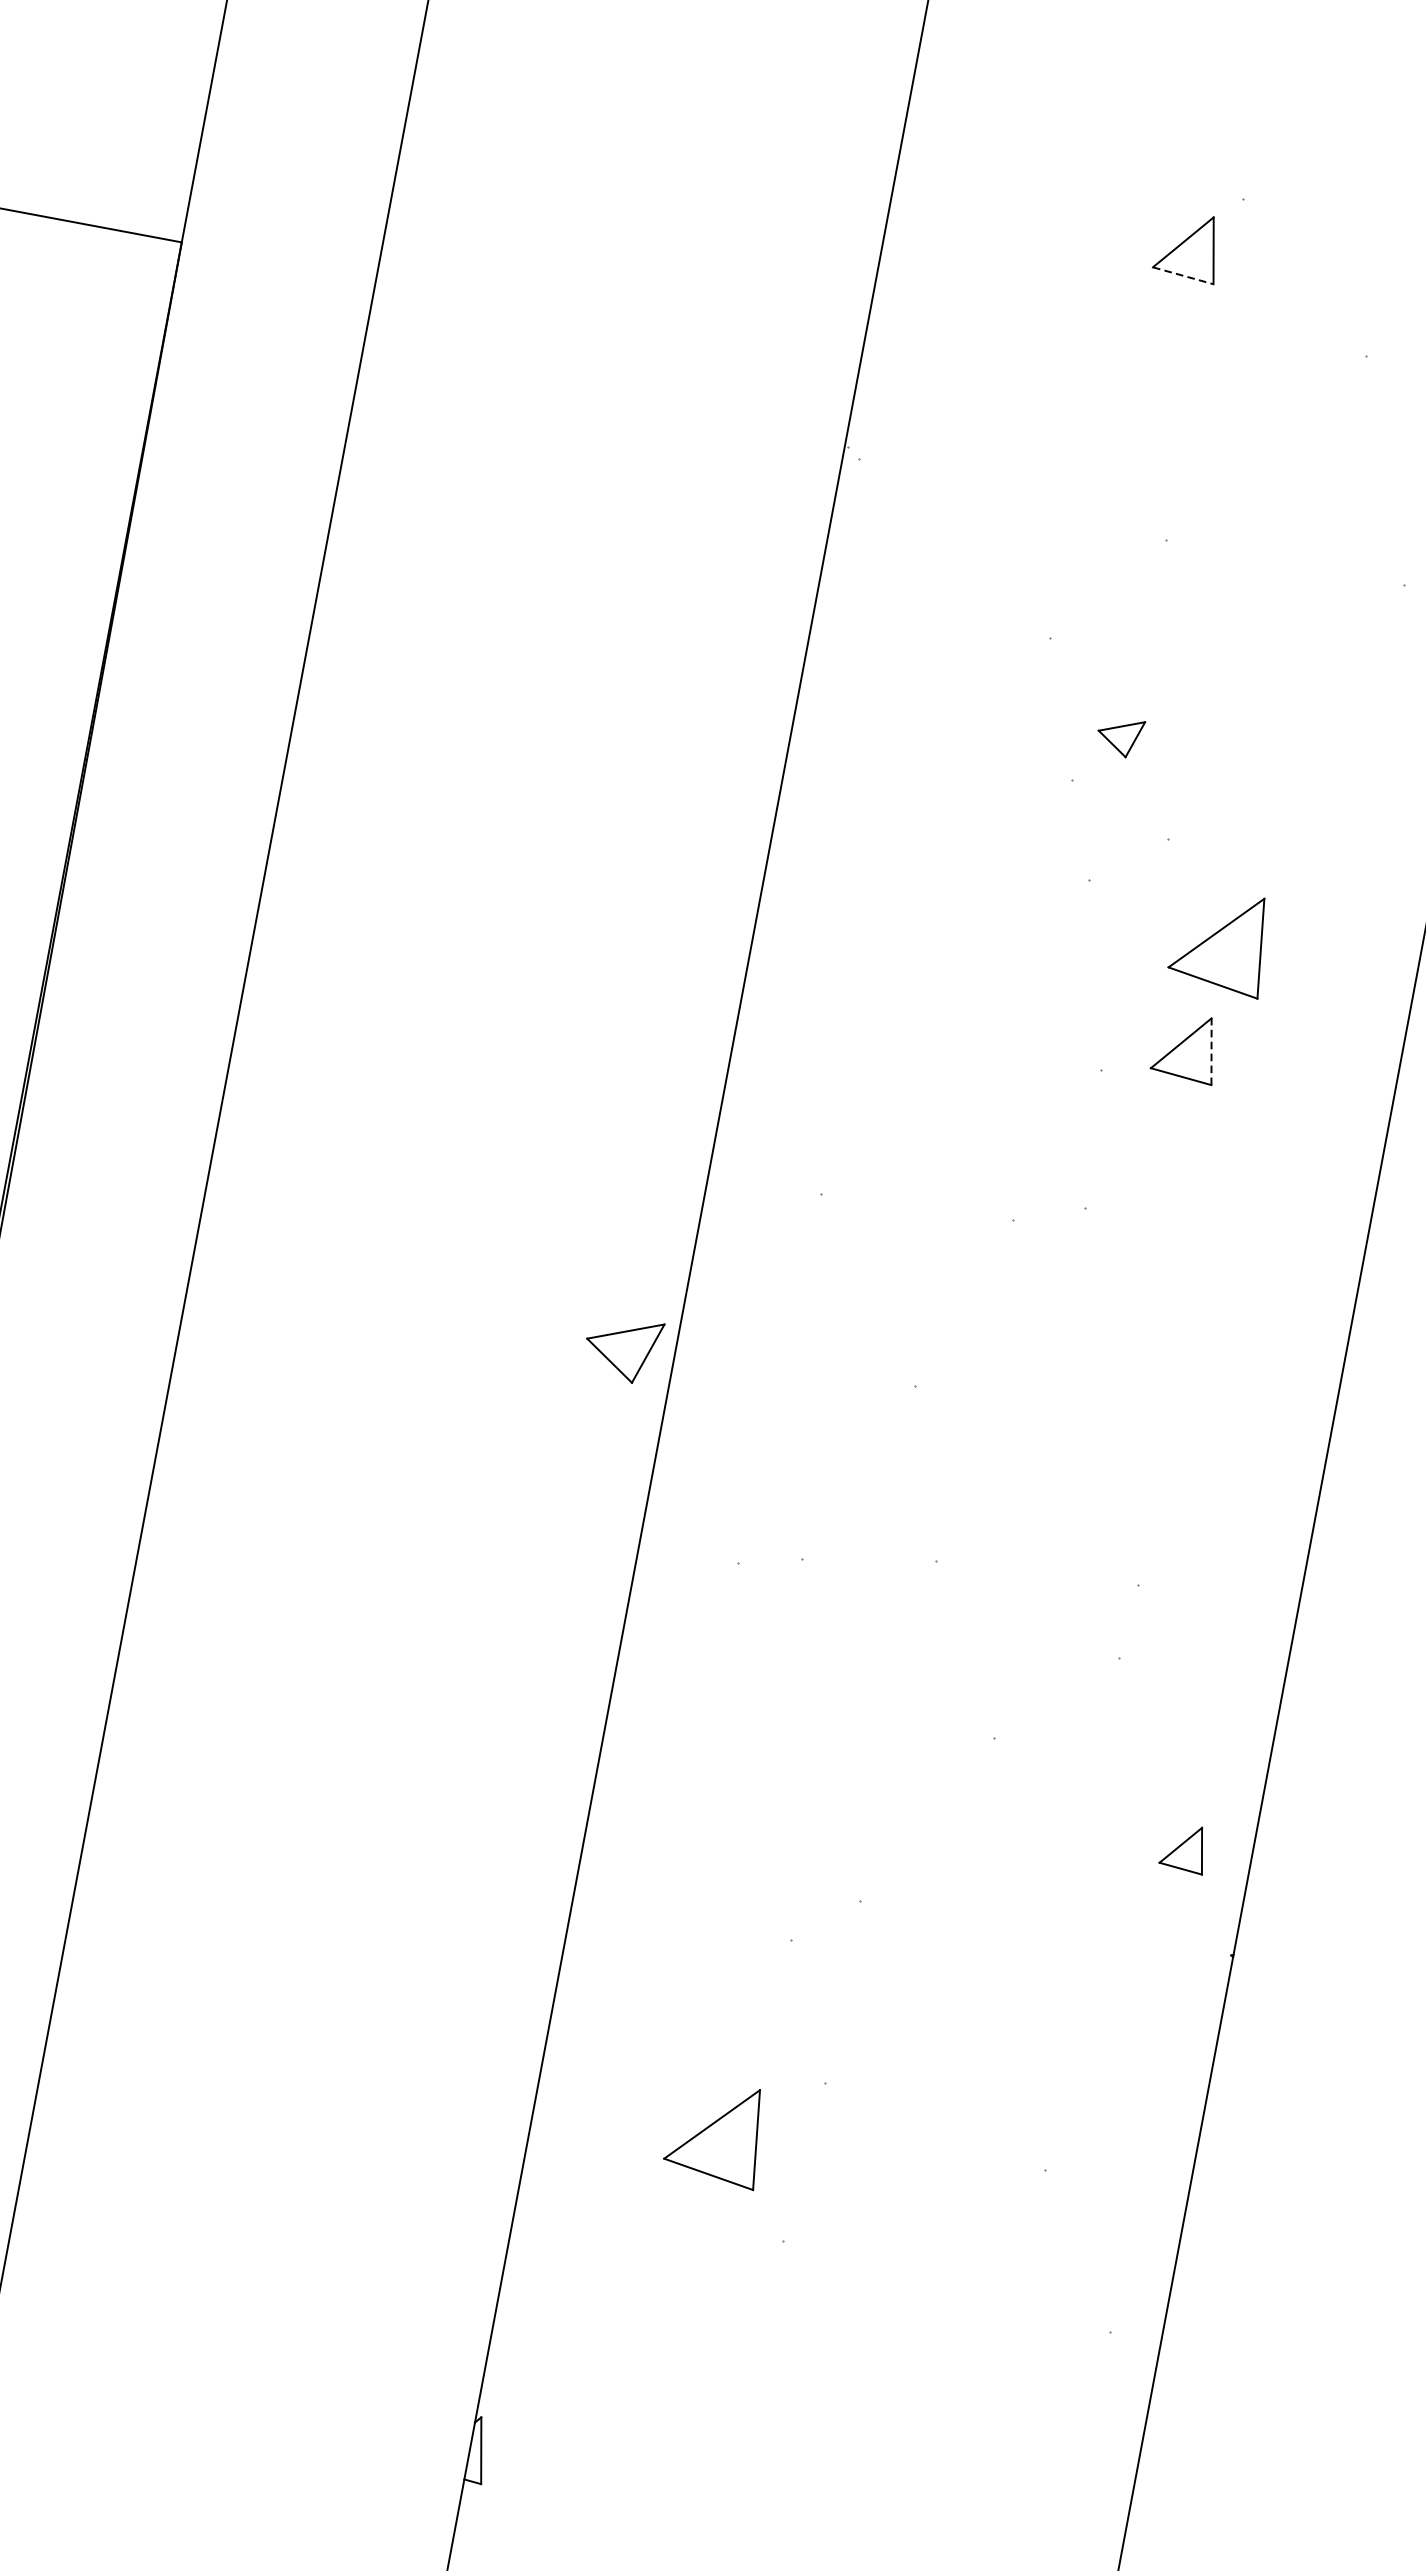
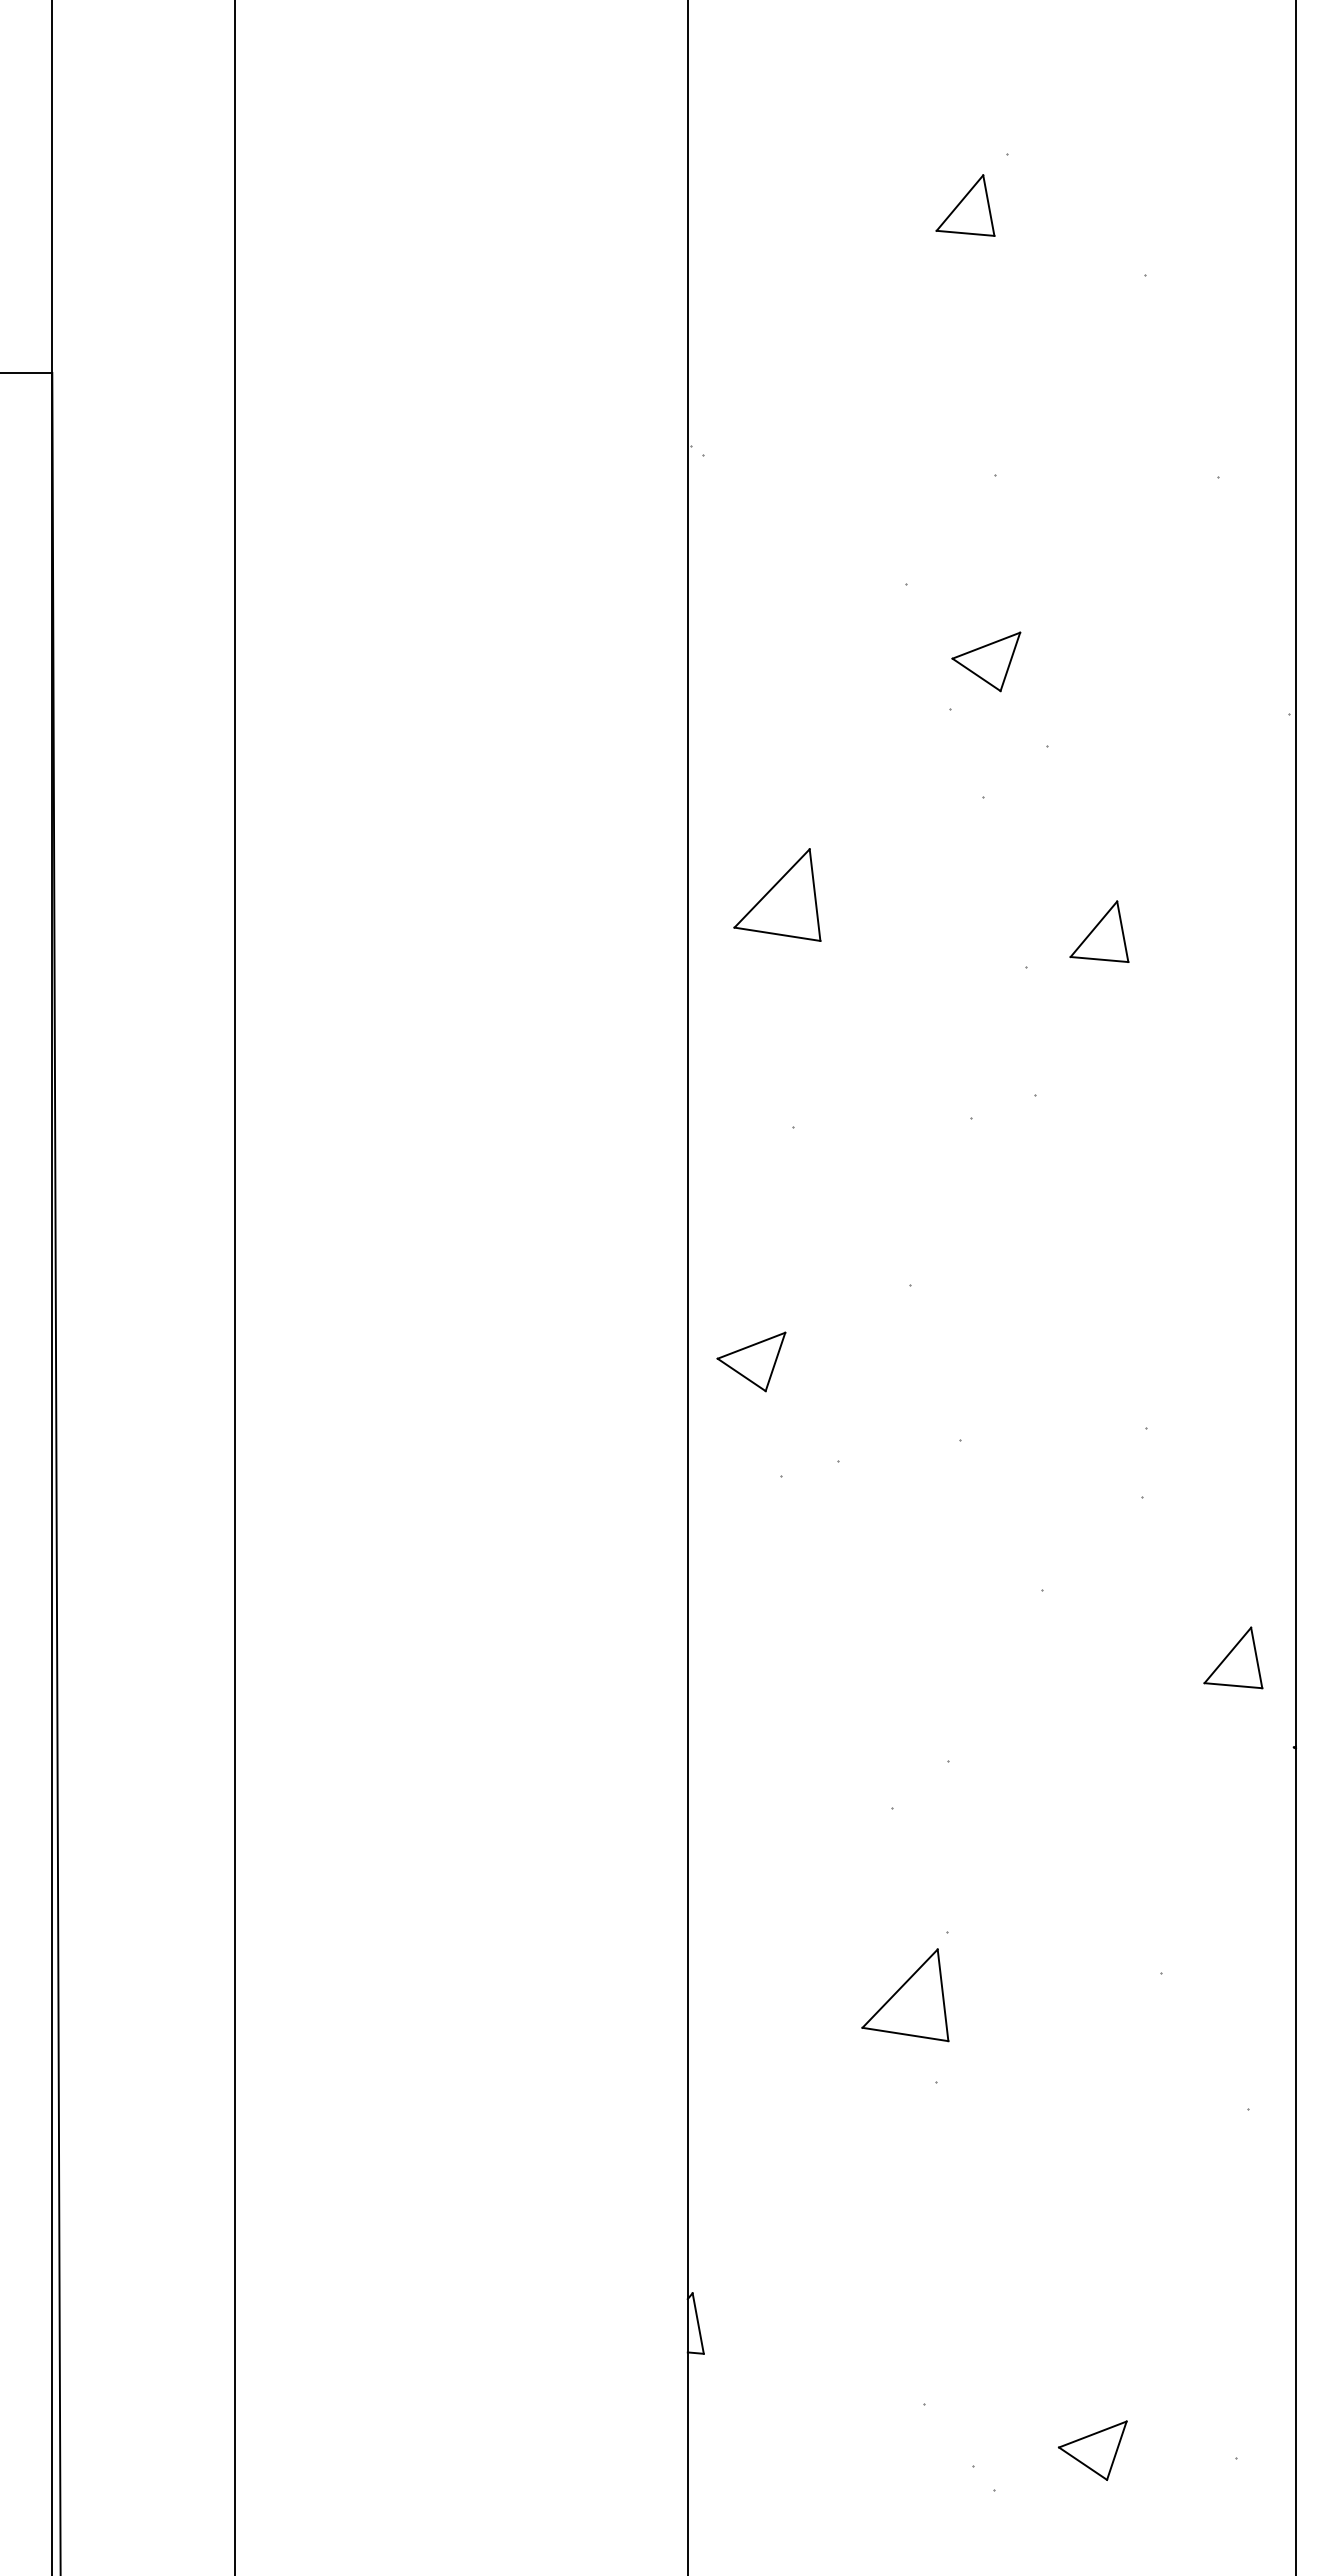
line: (1183, 275) -> (965, 233), dashed -> solid
part: (1120, 736) -> (986, 661), size x1.67
part: (1220, 940) -> (777, 894), moved
line: (1211, 1051) -> (1122, 931), dashed -> solid
part: (622, 1348) -> (751, 1361), moved
part: (1184, 1847) -> (1233, 1657), size x1.43
part: (716, 2132) -> (905, 1995), moved

